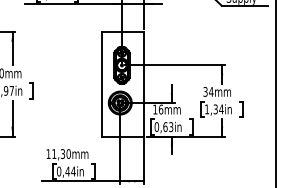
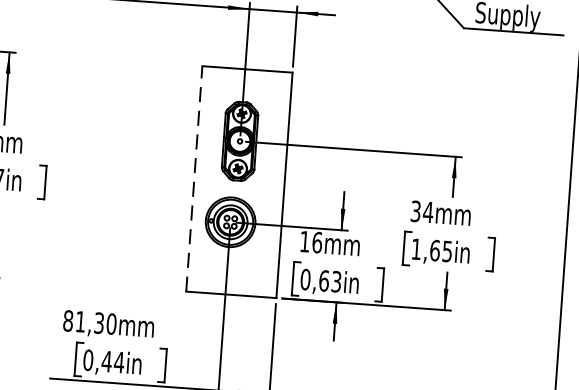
line: (102, 83) -> (195, 177), solid -> dashed
text: (218, 109) -> (441, 251), 1,34in -> 1,65in
text: (48, 153) -> (68, 319), 11,30mm -> 81,30mm

